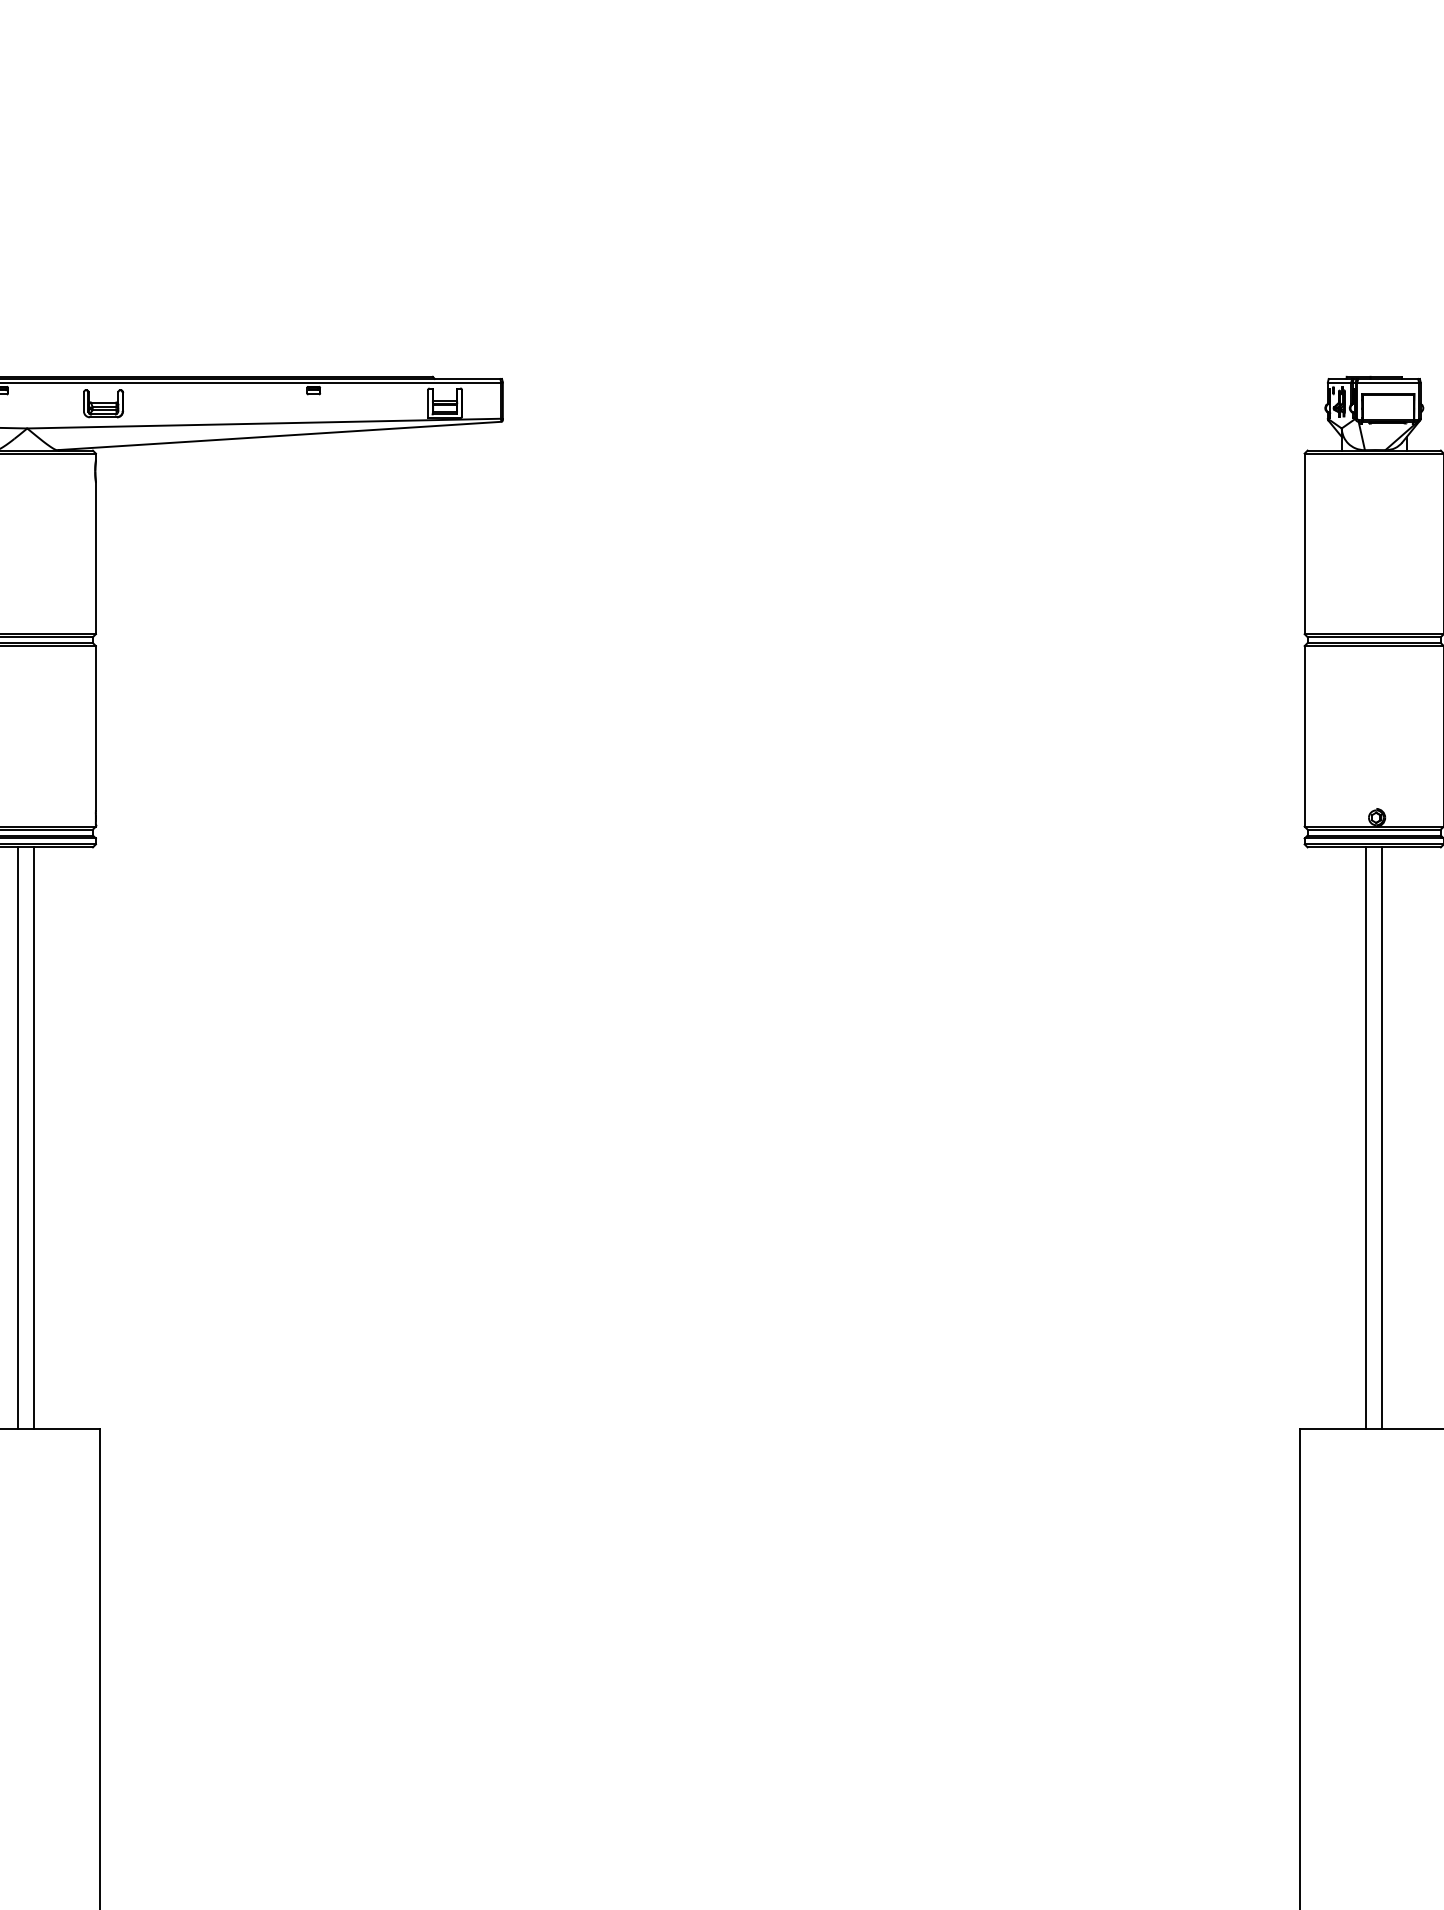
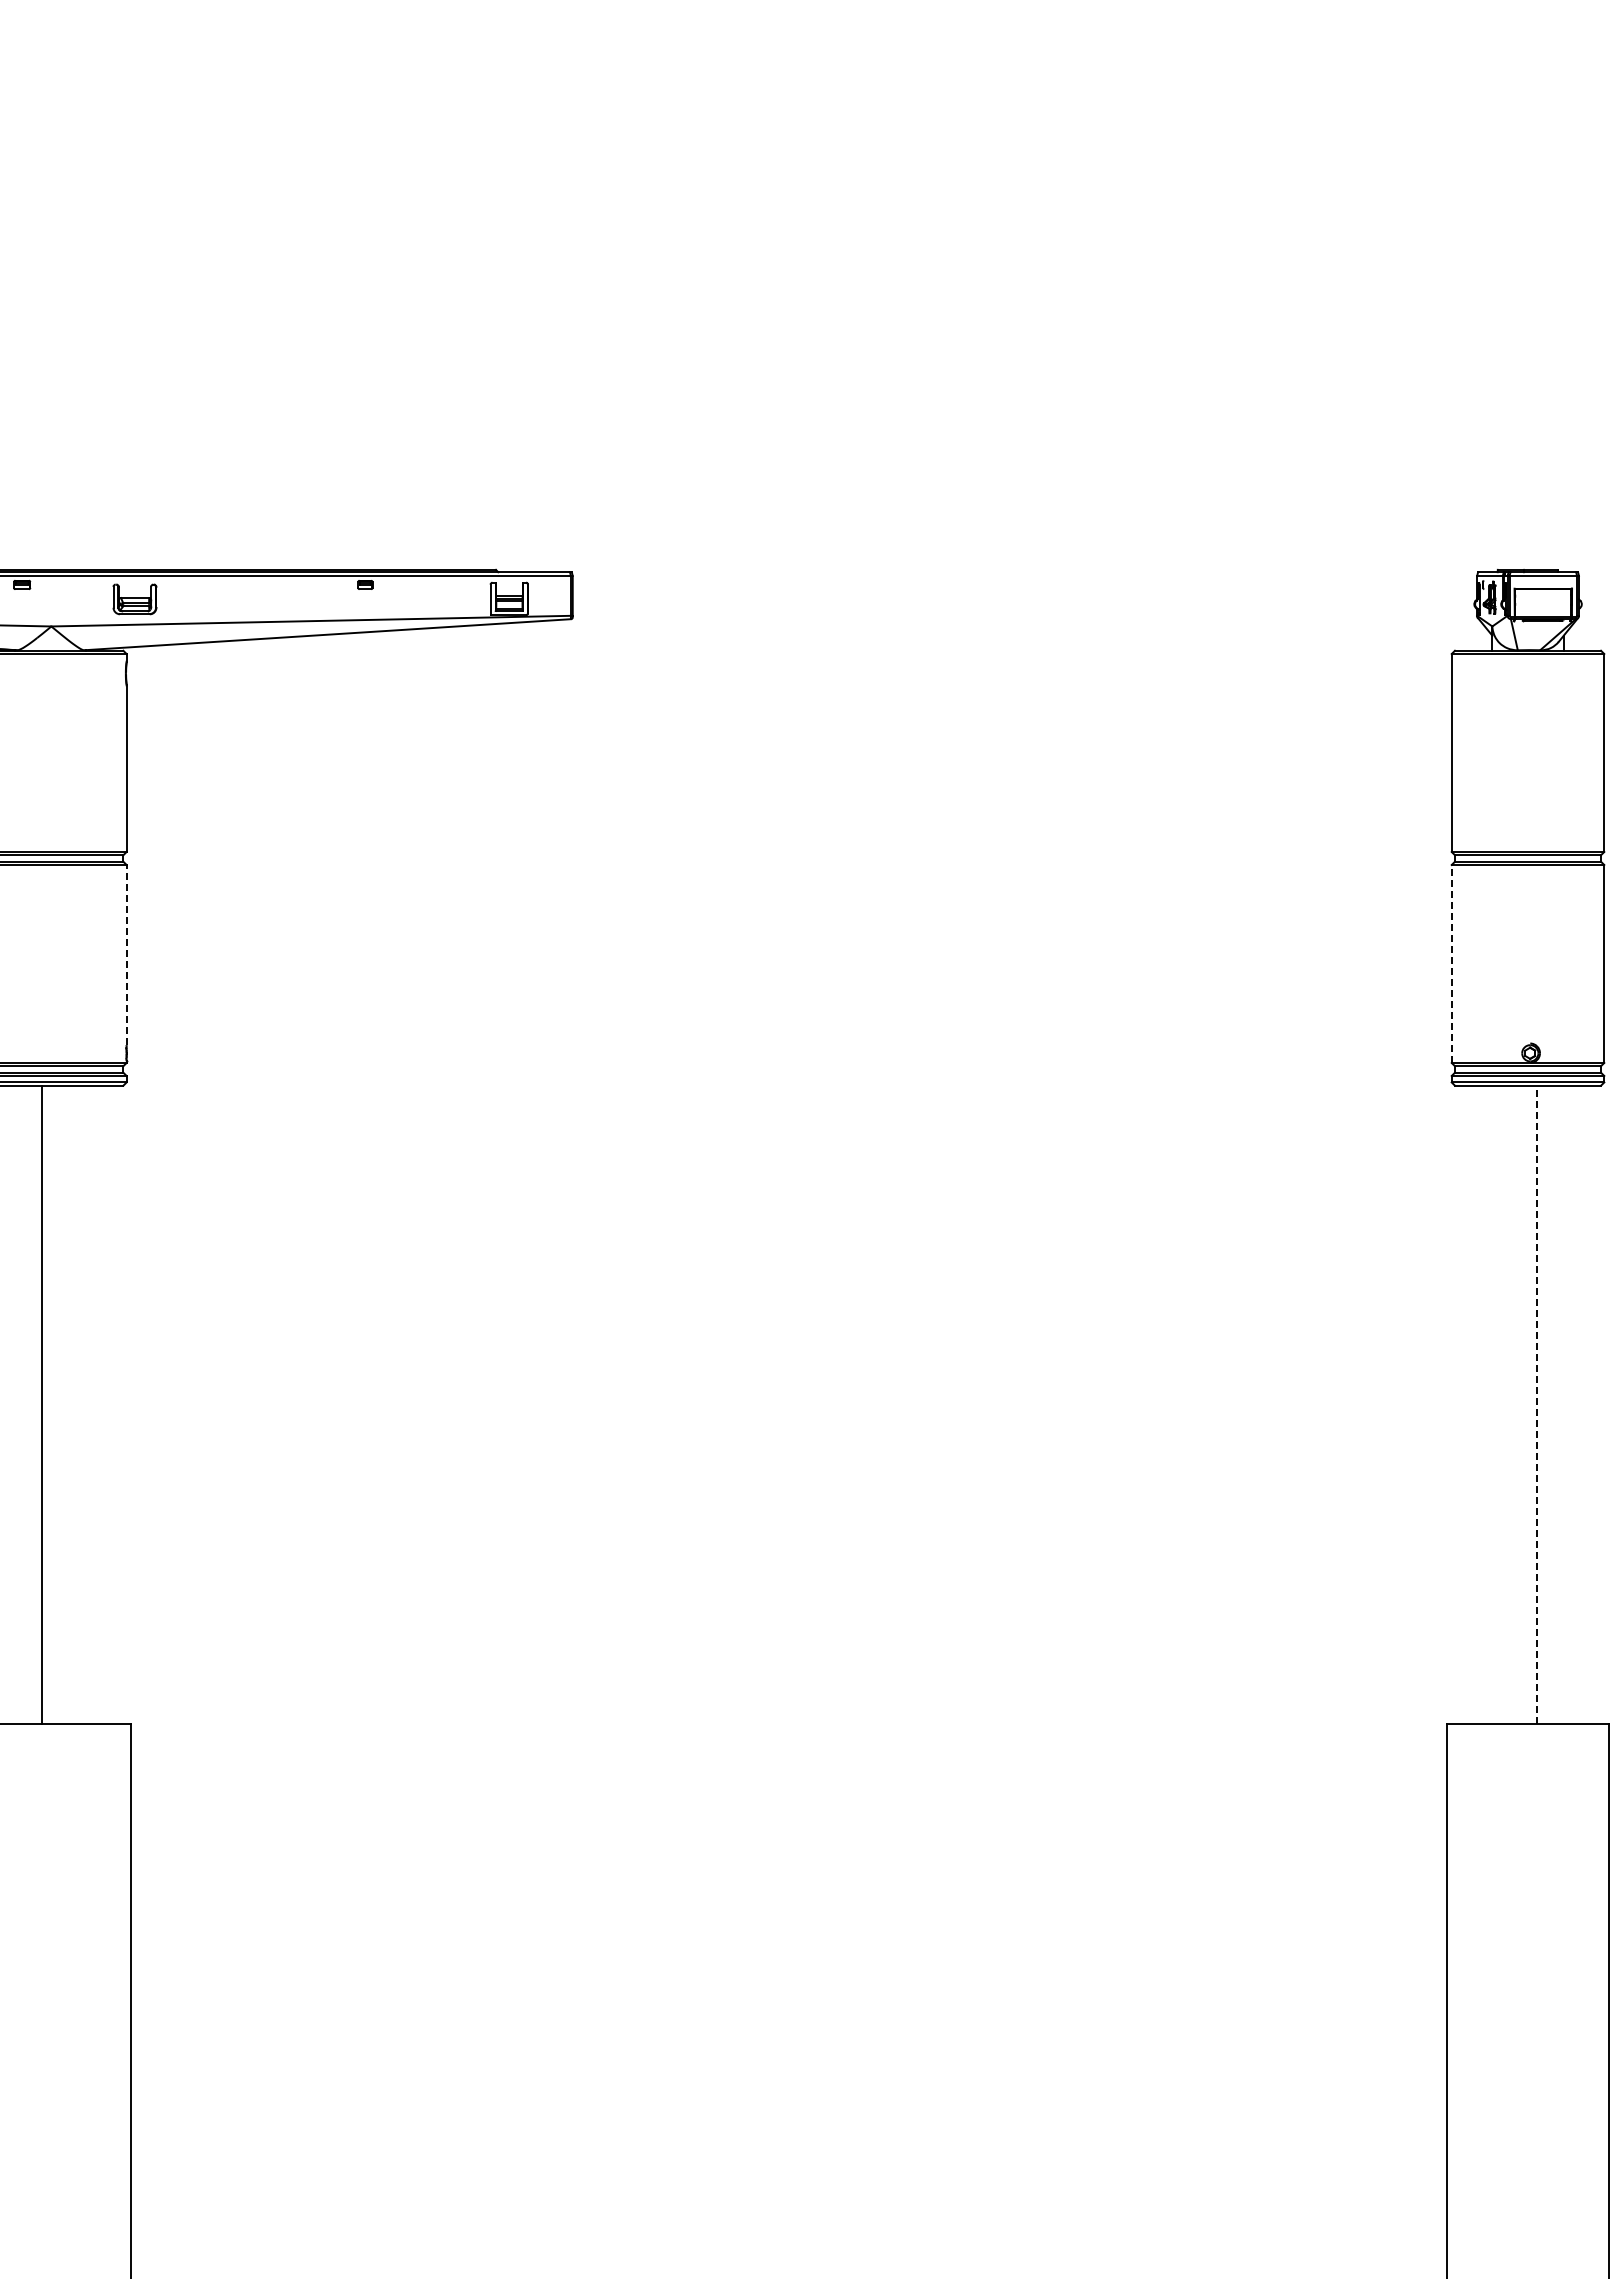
line: (95, 727) -> (126, 954), solid -> dashed
line: (1304, 735) -> (1451, 963), solid -> dashed
line: (34, 1138) -> (59, 1404), removed
line: (1366, 1138) -> (1519, 1404), removed
line: (1381, 1138) -> (1536, 1404), solid -> dashed

